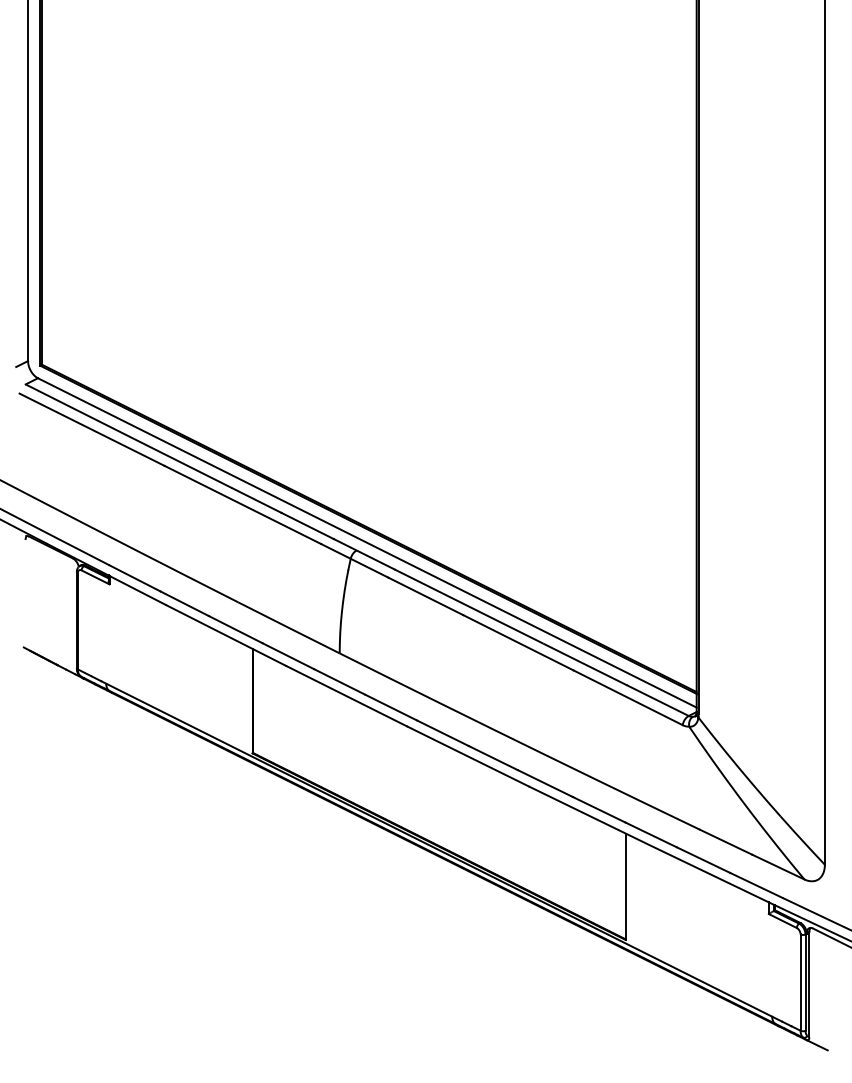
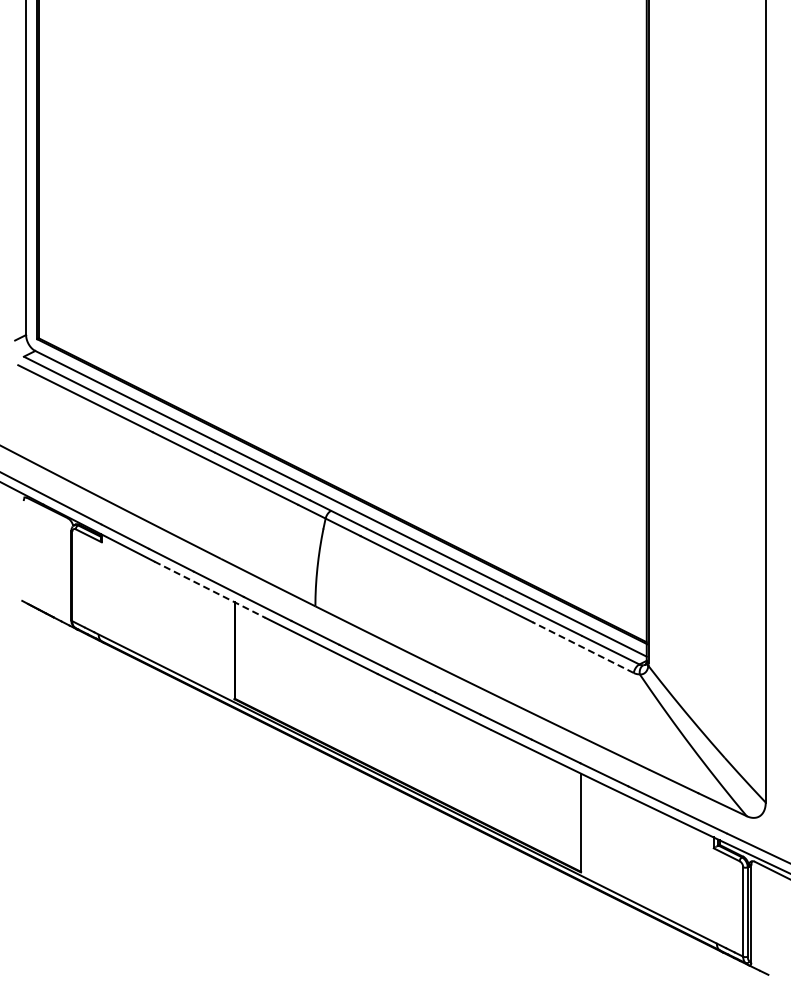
line: (226, 635) -> (210, 589), solid -> dashed
line: (628, 697) -> (583, 647), solid -> dashed

